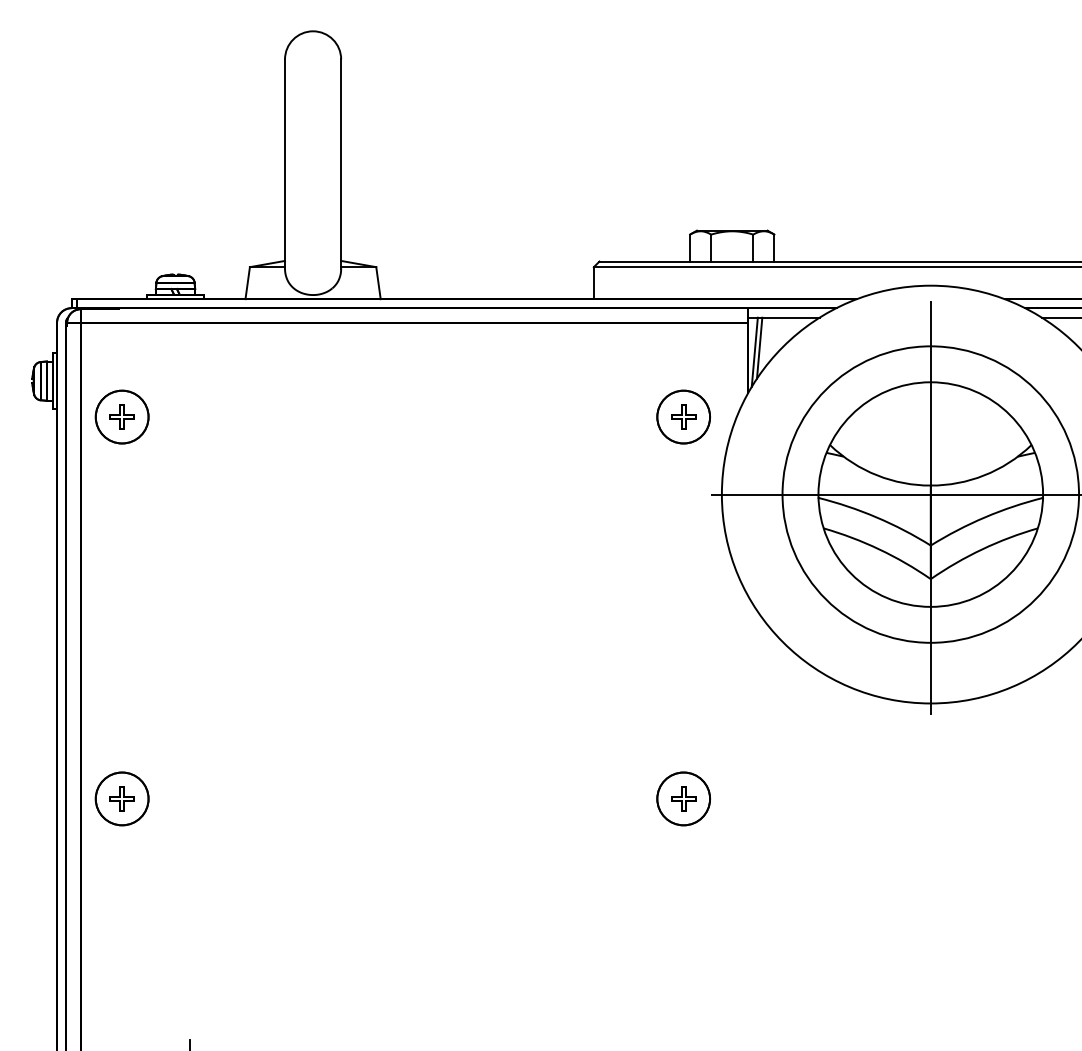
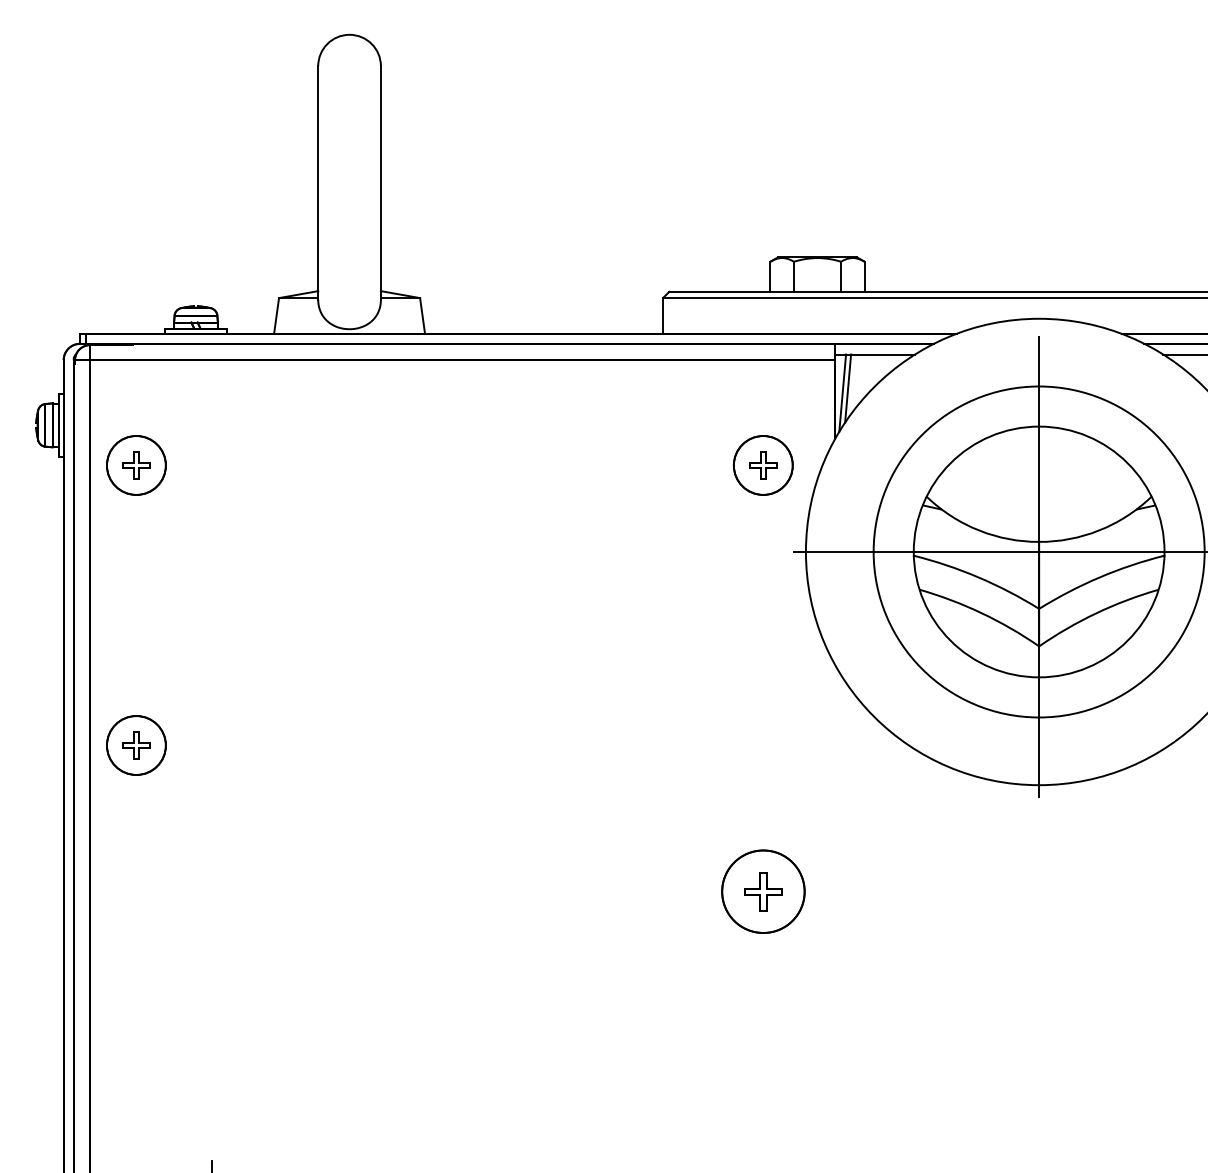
part: (121, 798) -> (135, 745), moved
part: (683, 798) -> (763, 891), size x1.4

